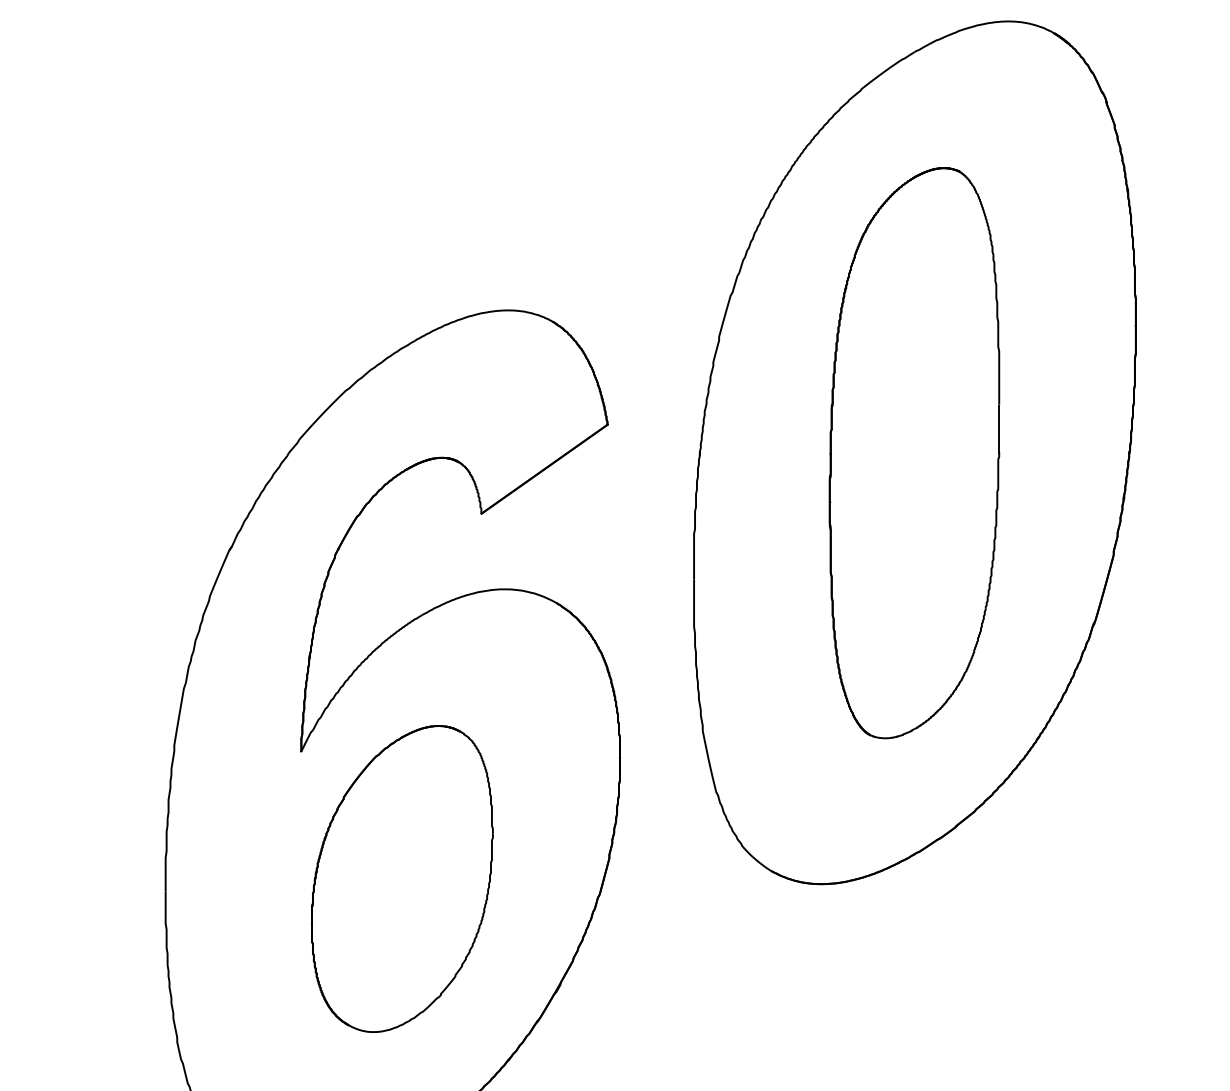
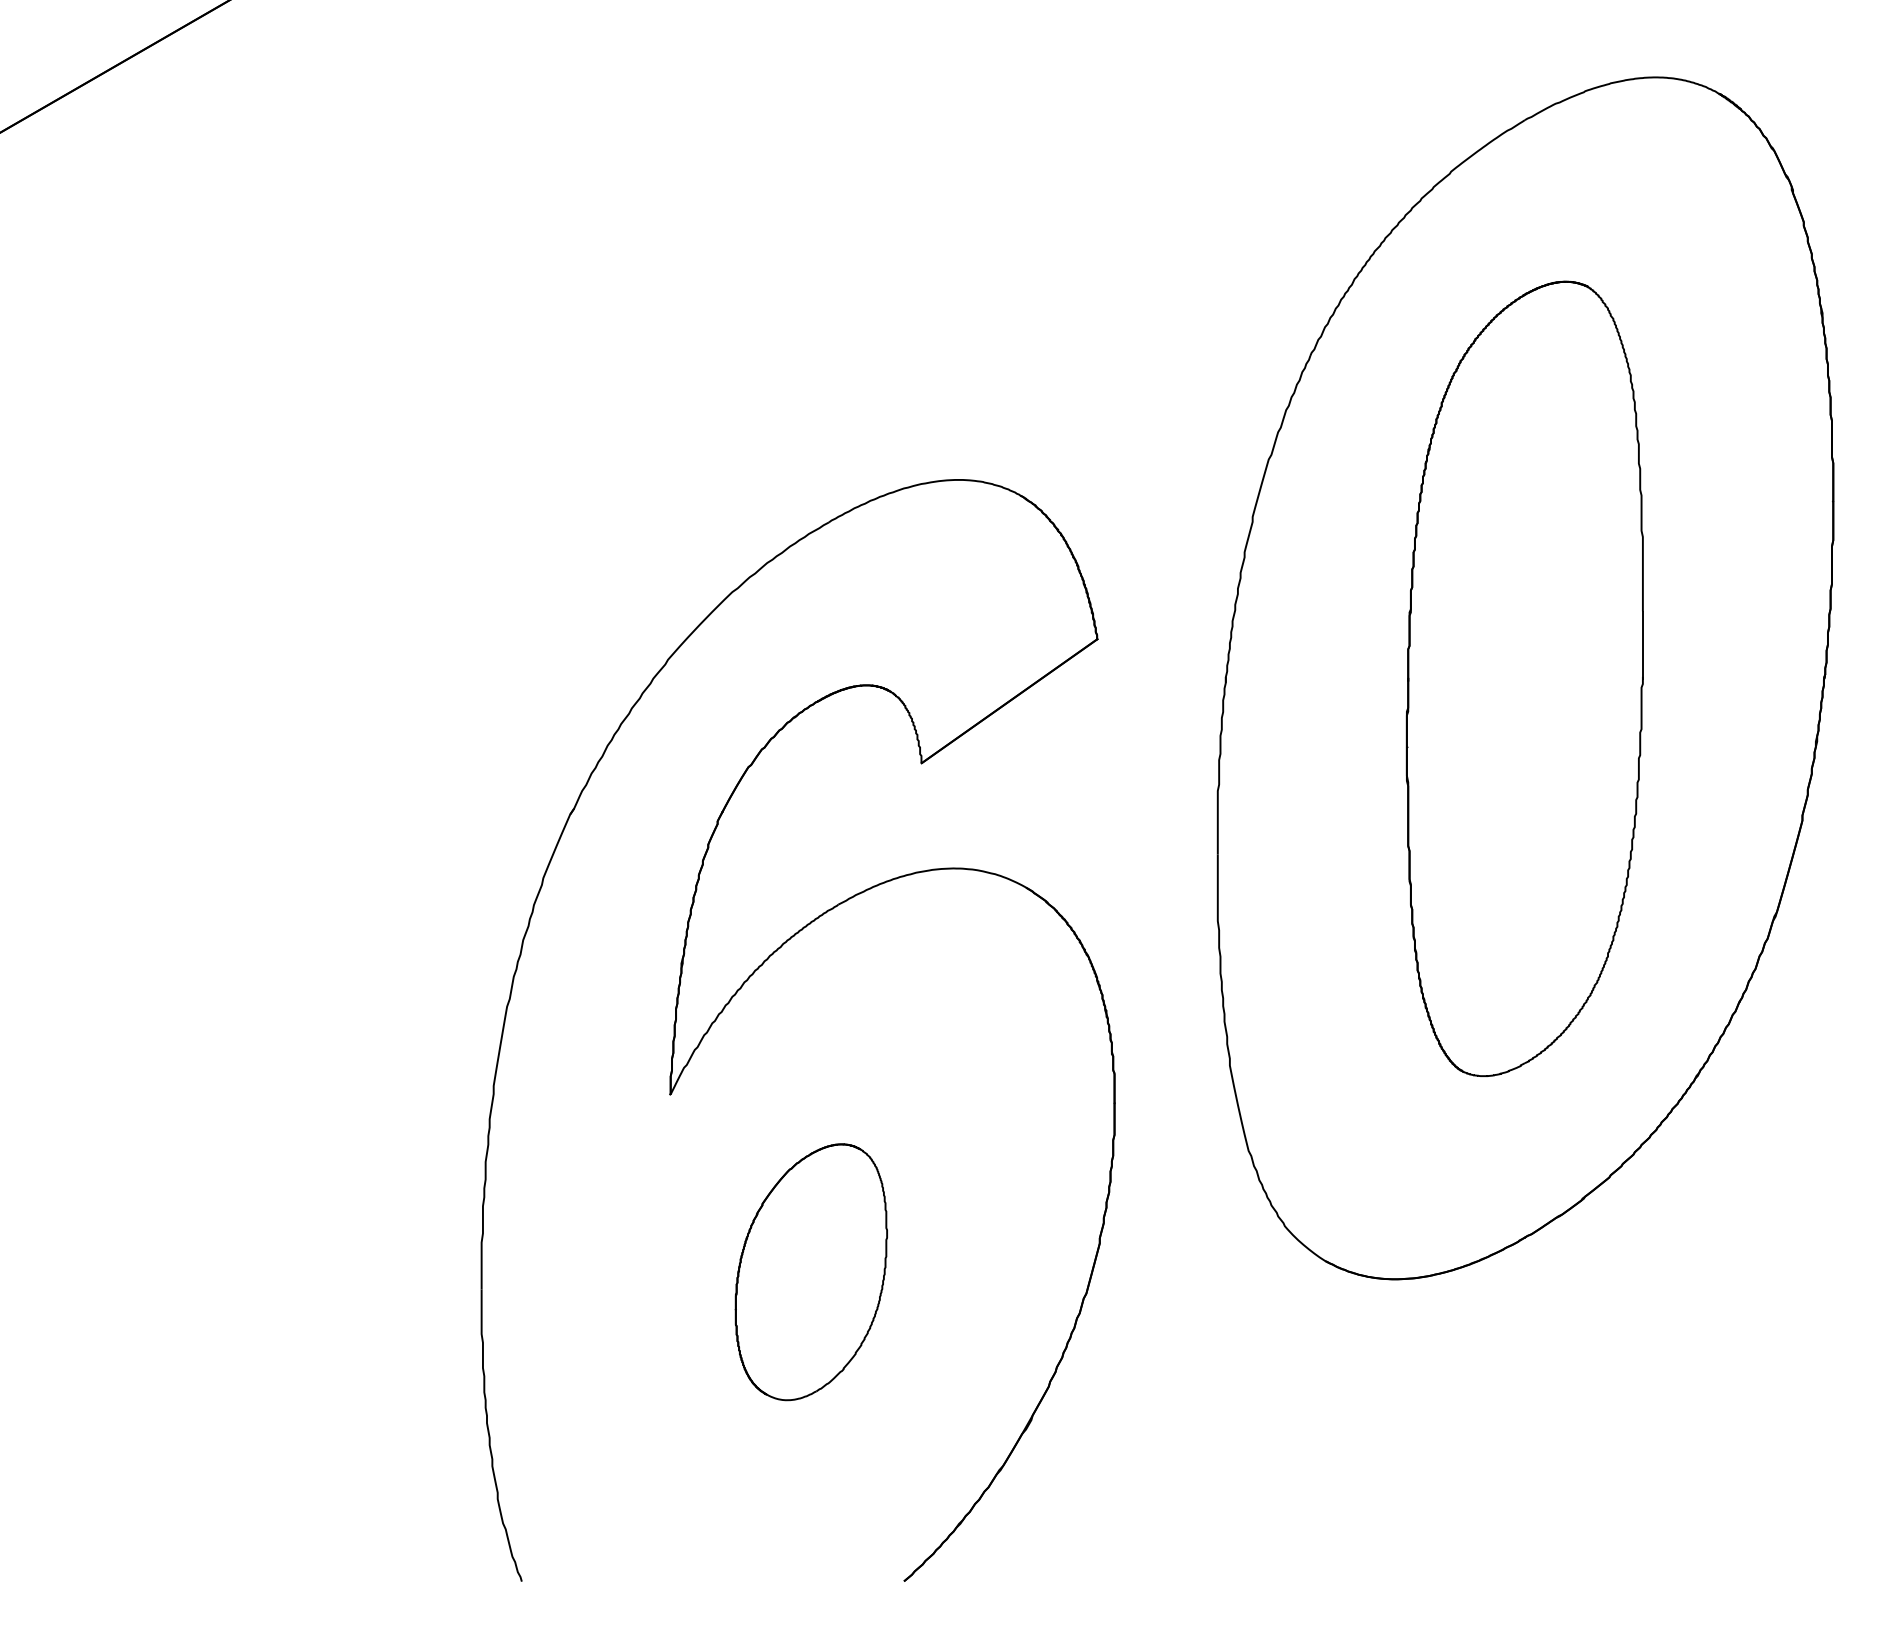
part: (402, 879) -> (811, 1272), size x0.6

